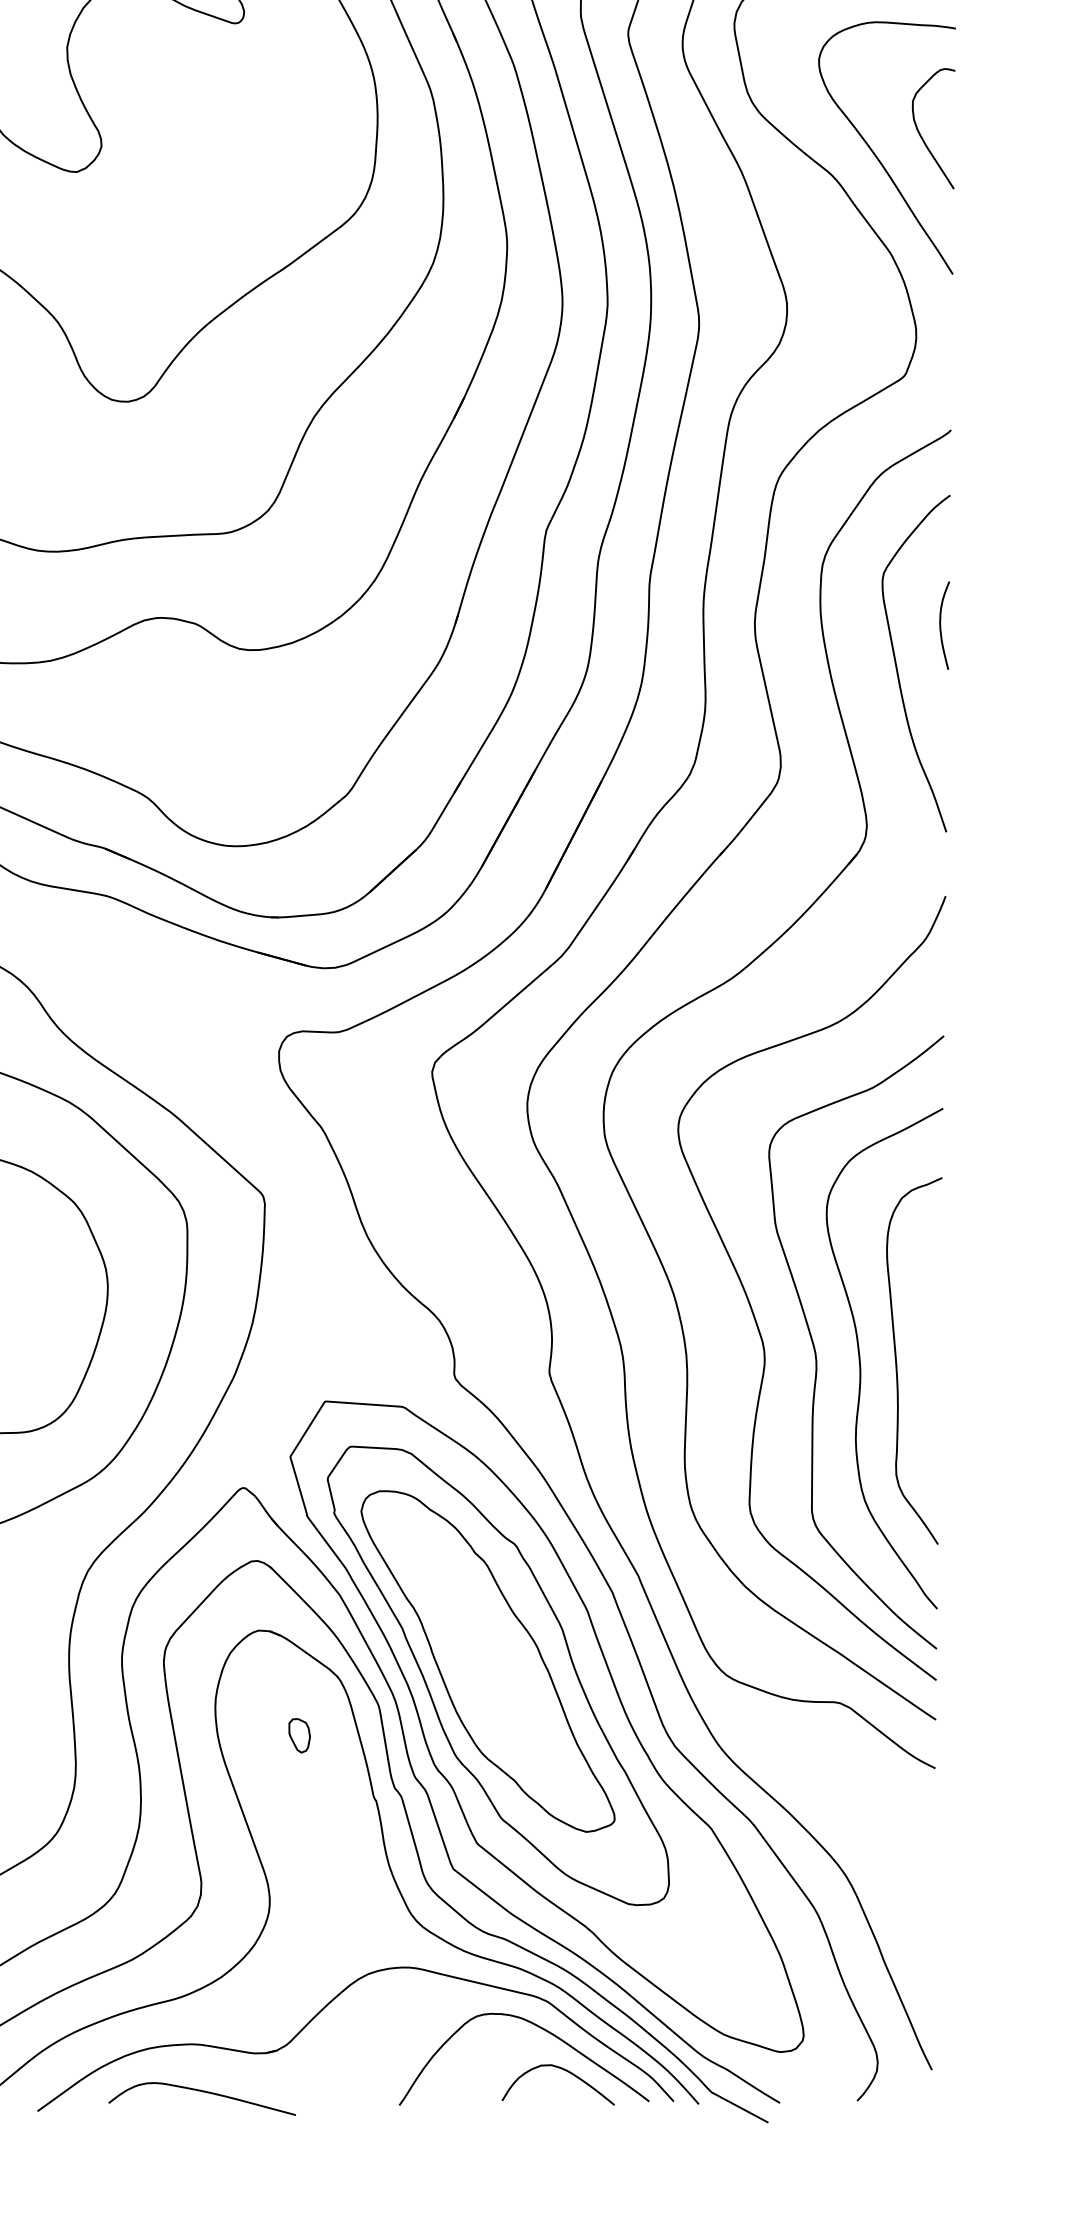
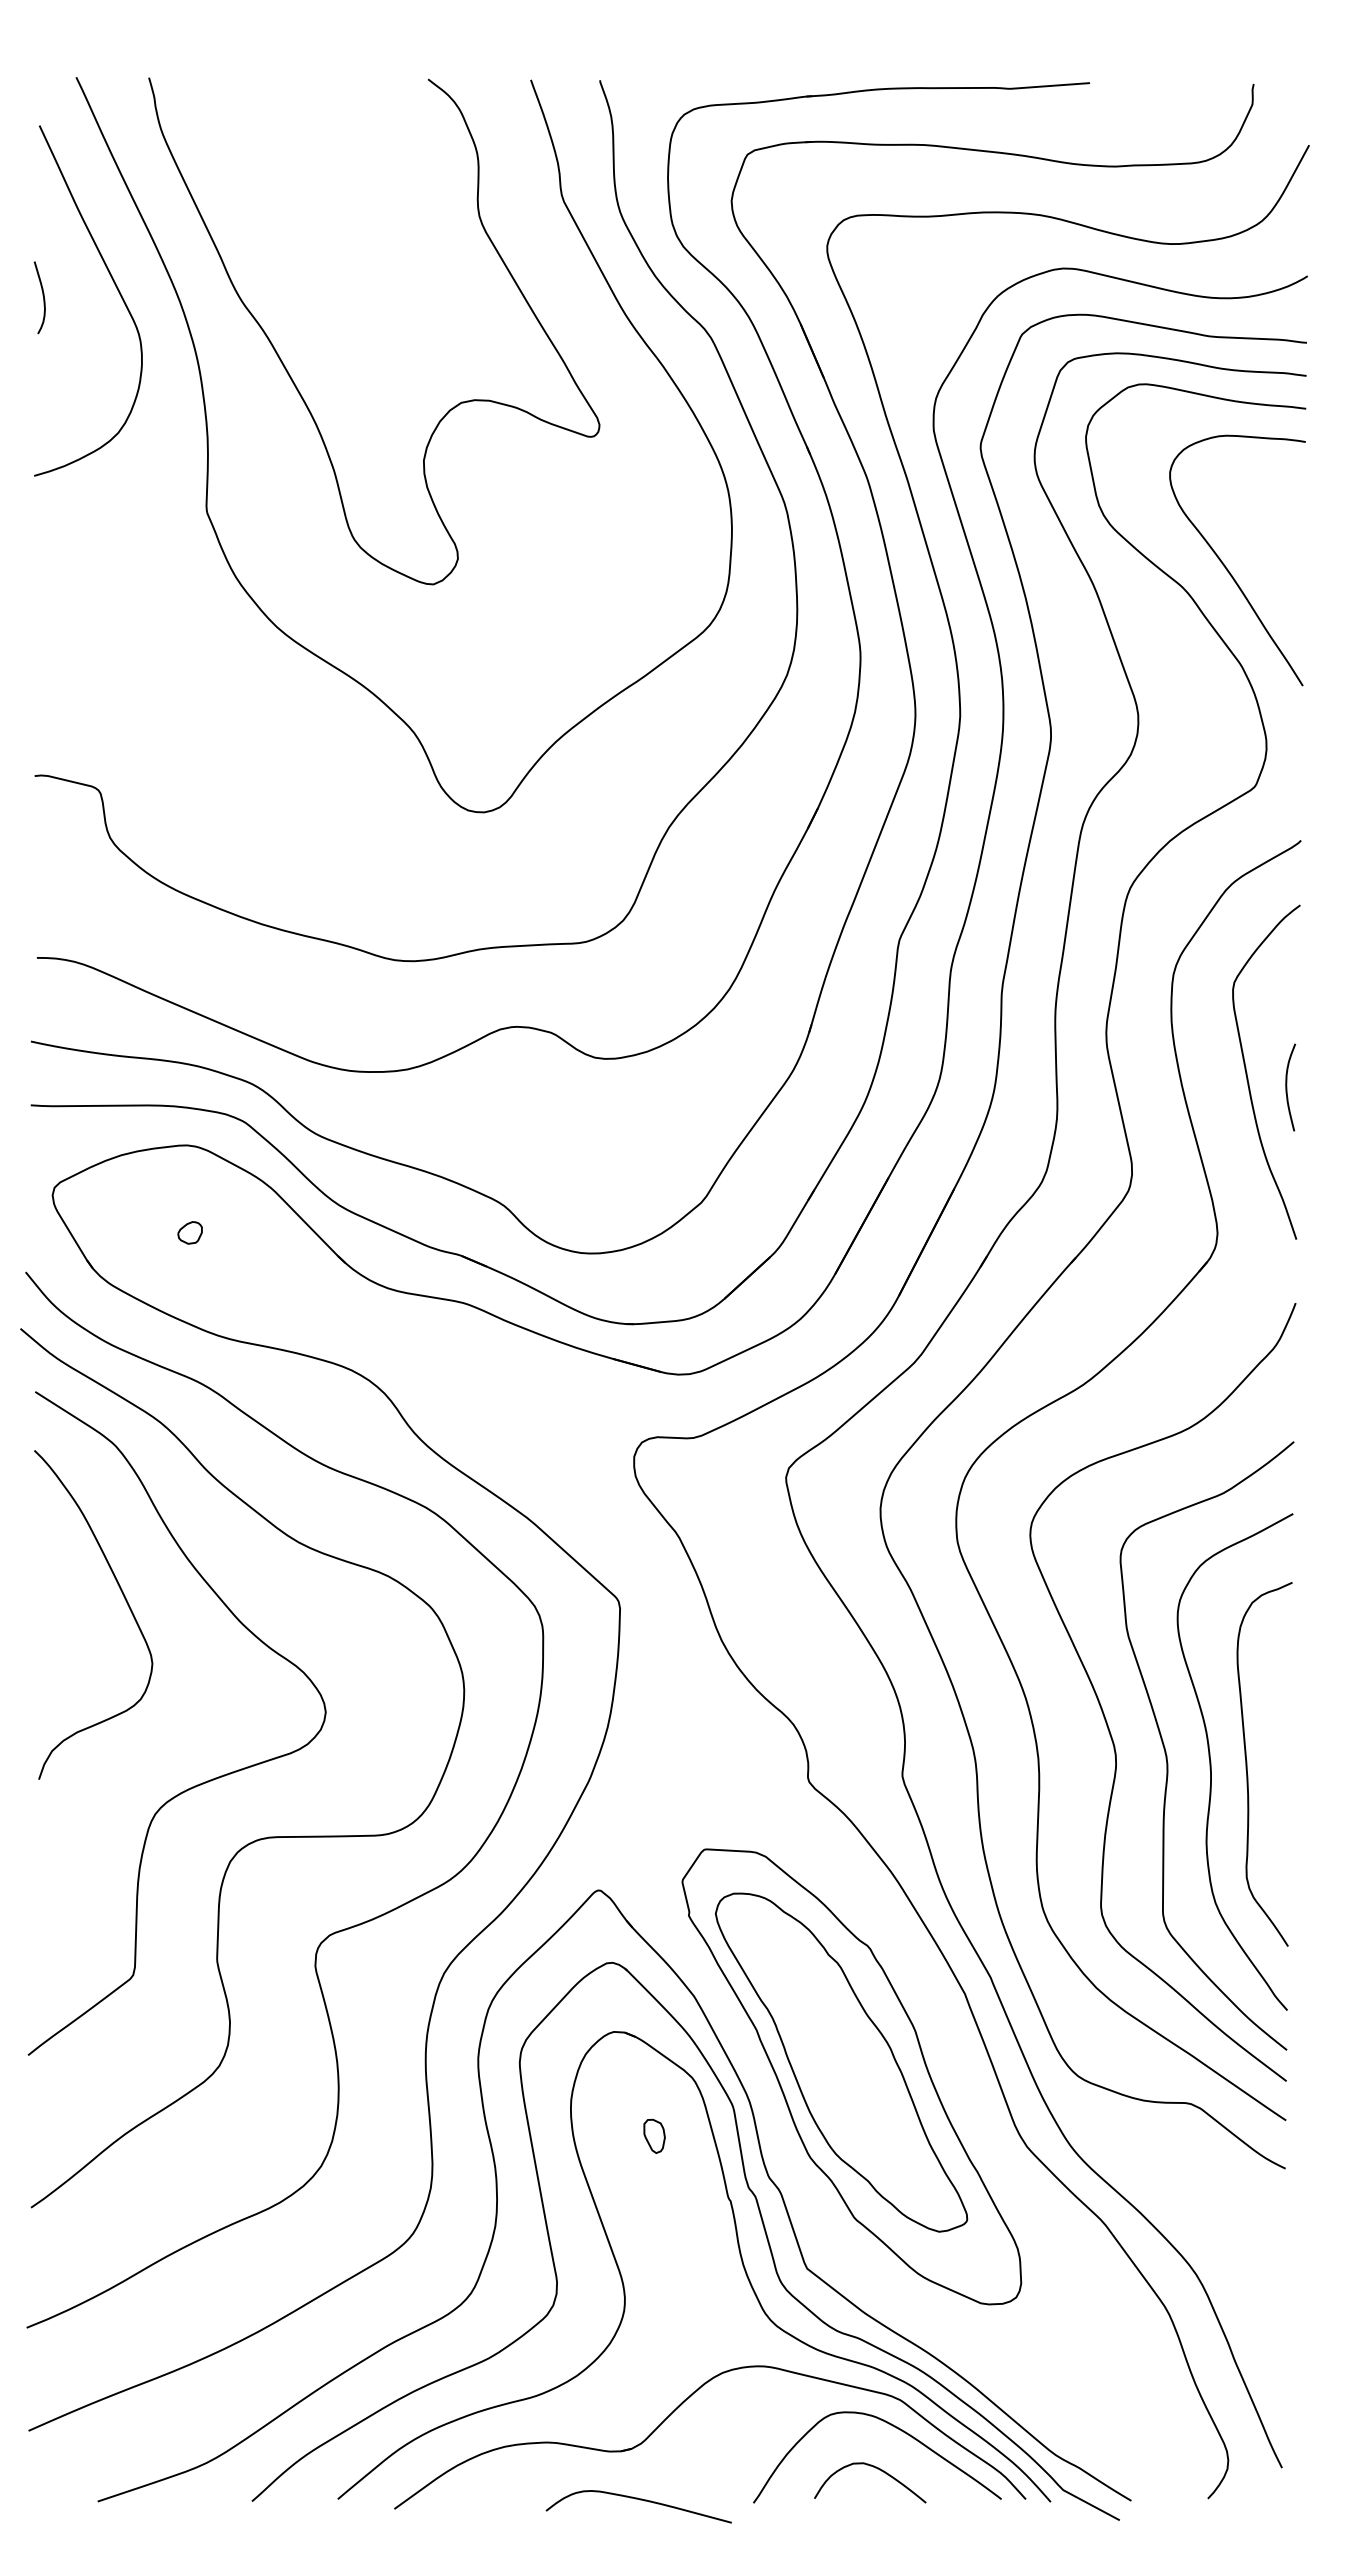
curve: (921, 134) -> (1271, 547), removed
curve: (941, 625) -> (1287, 1087), moved
part: (546, 1726) -> (899, 2127), removed
curve: (565, 2071) -> (877, 2469), moved
curve: (202, 2092) -> (639, 2500), moved

